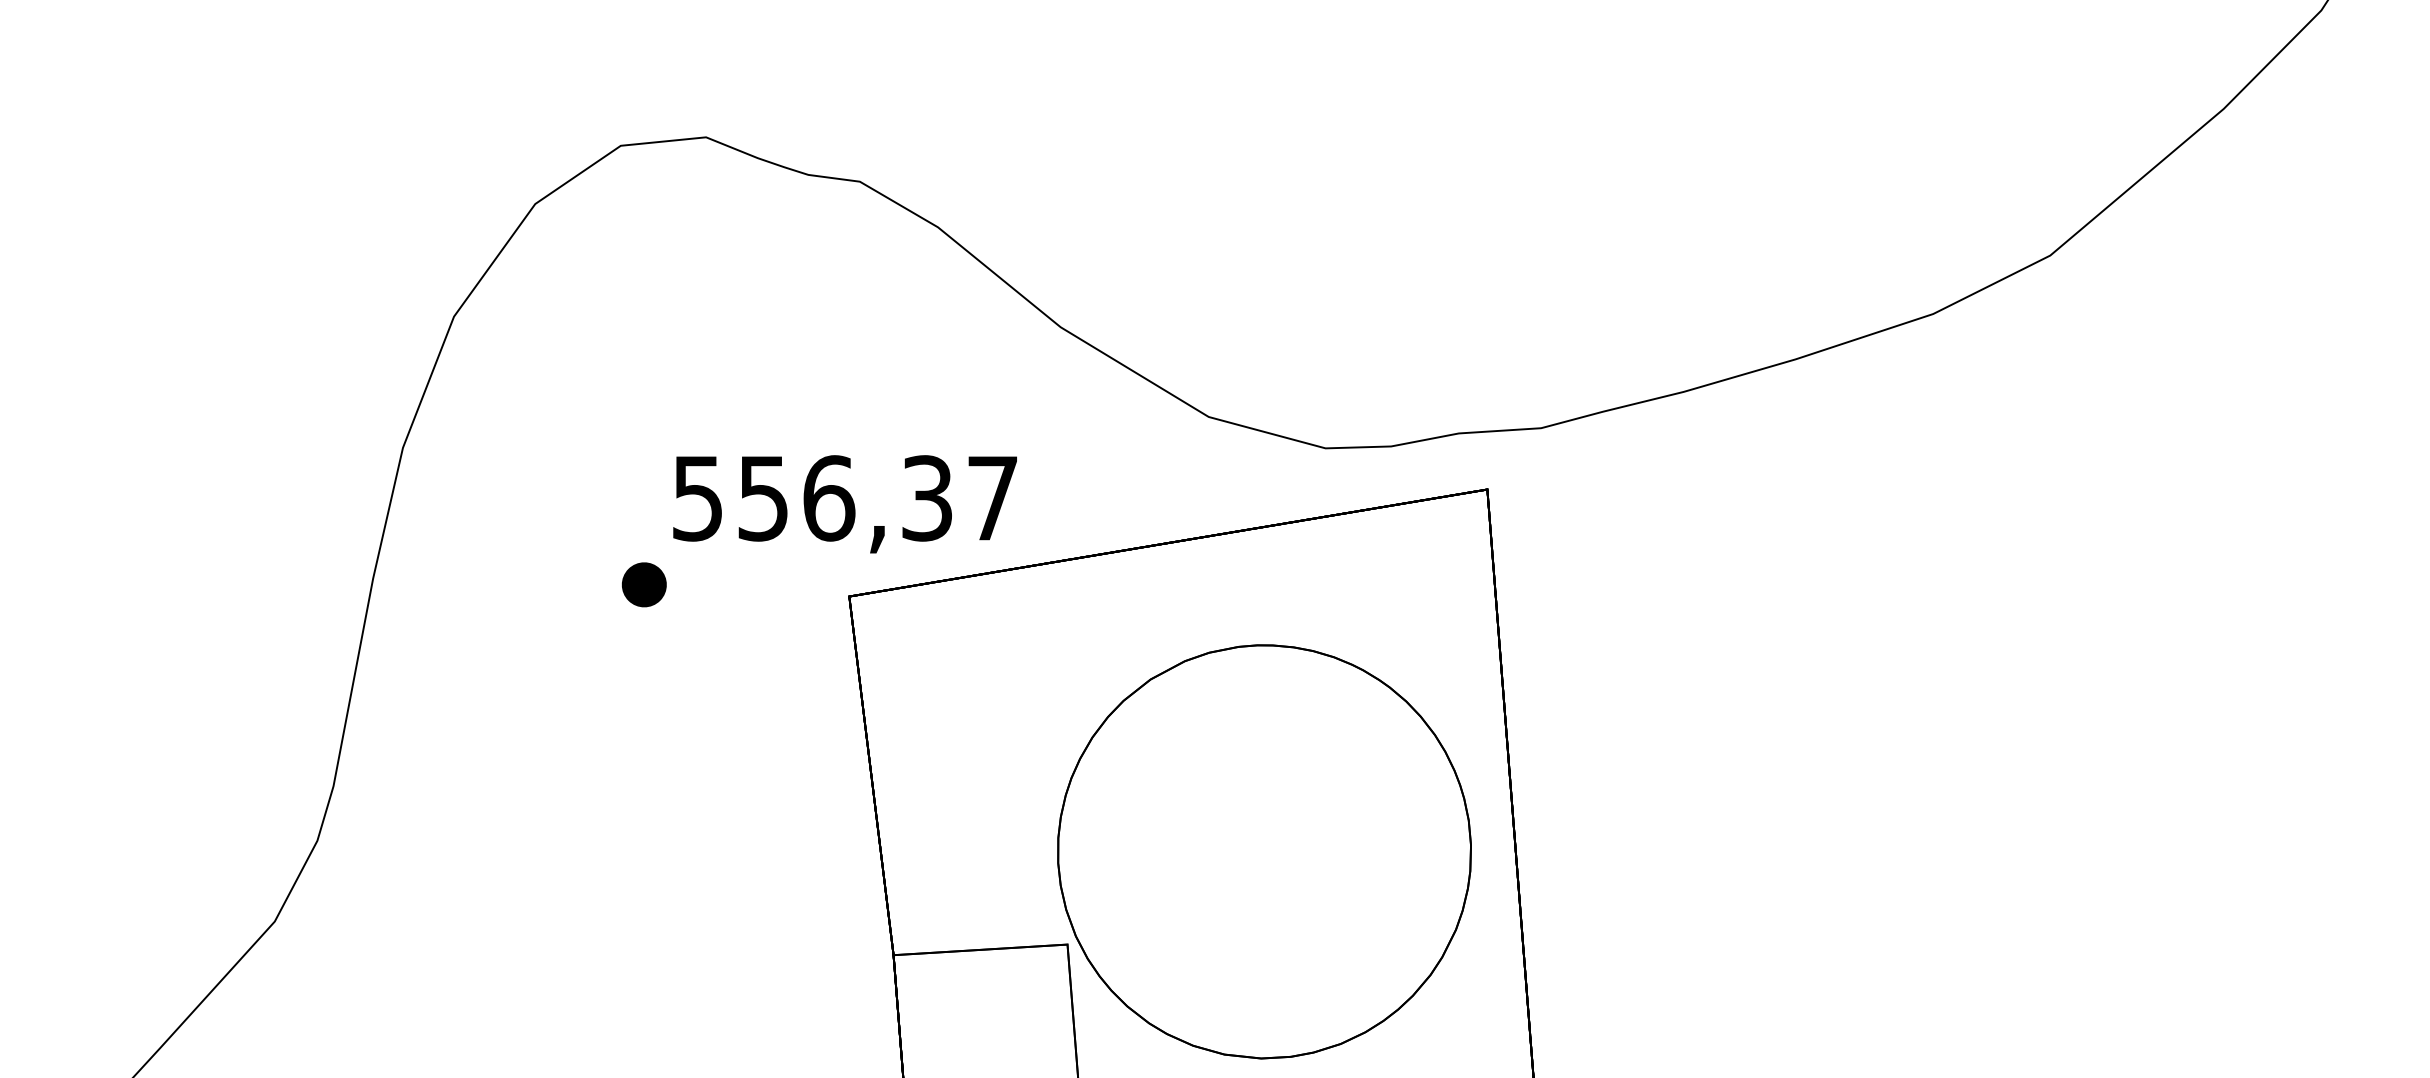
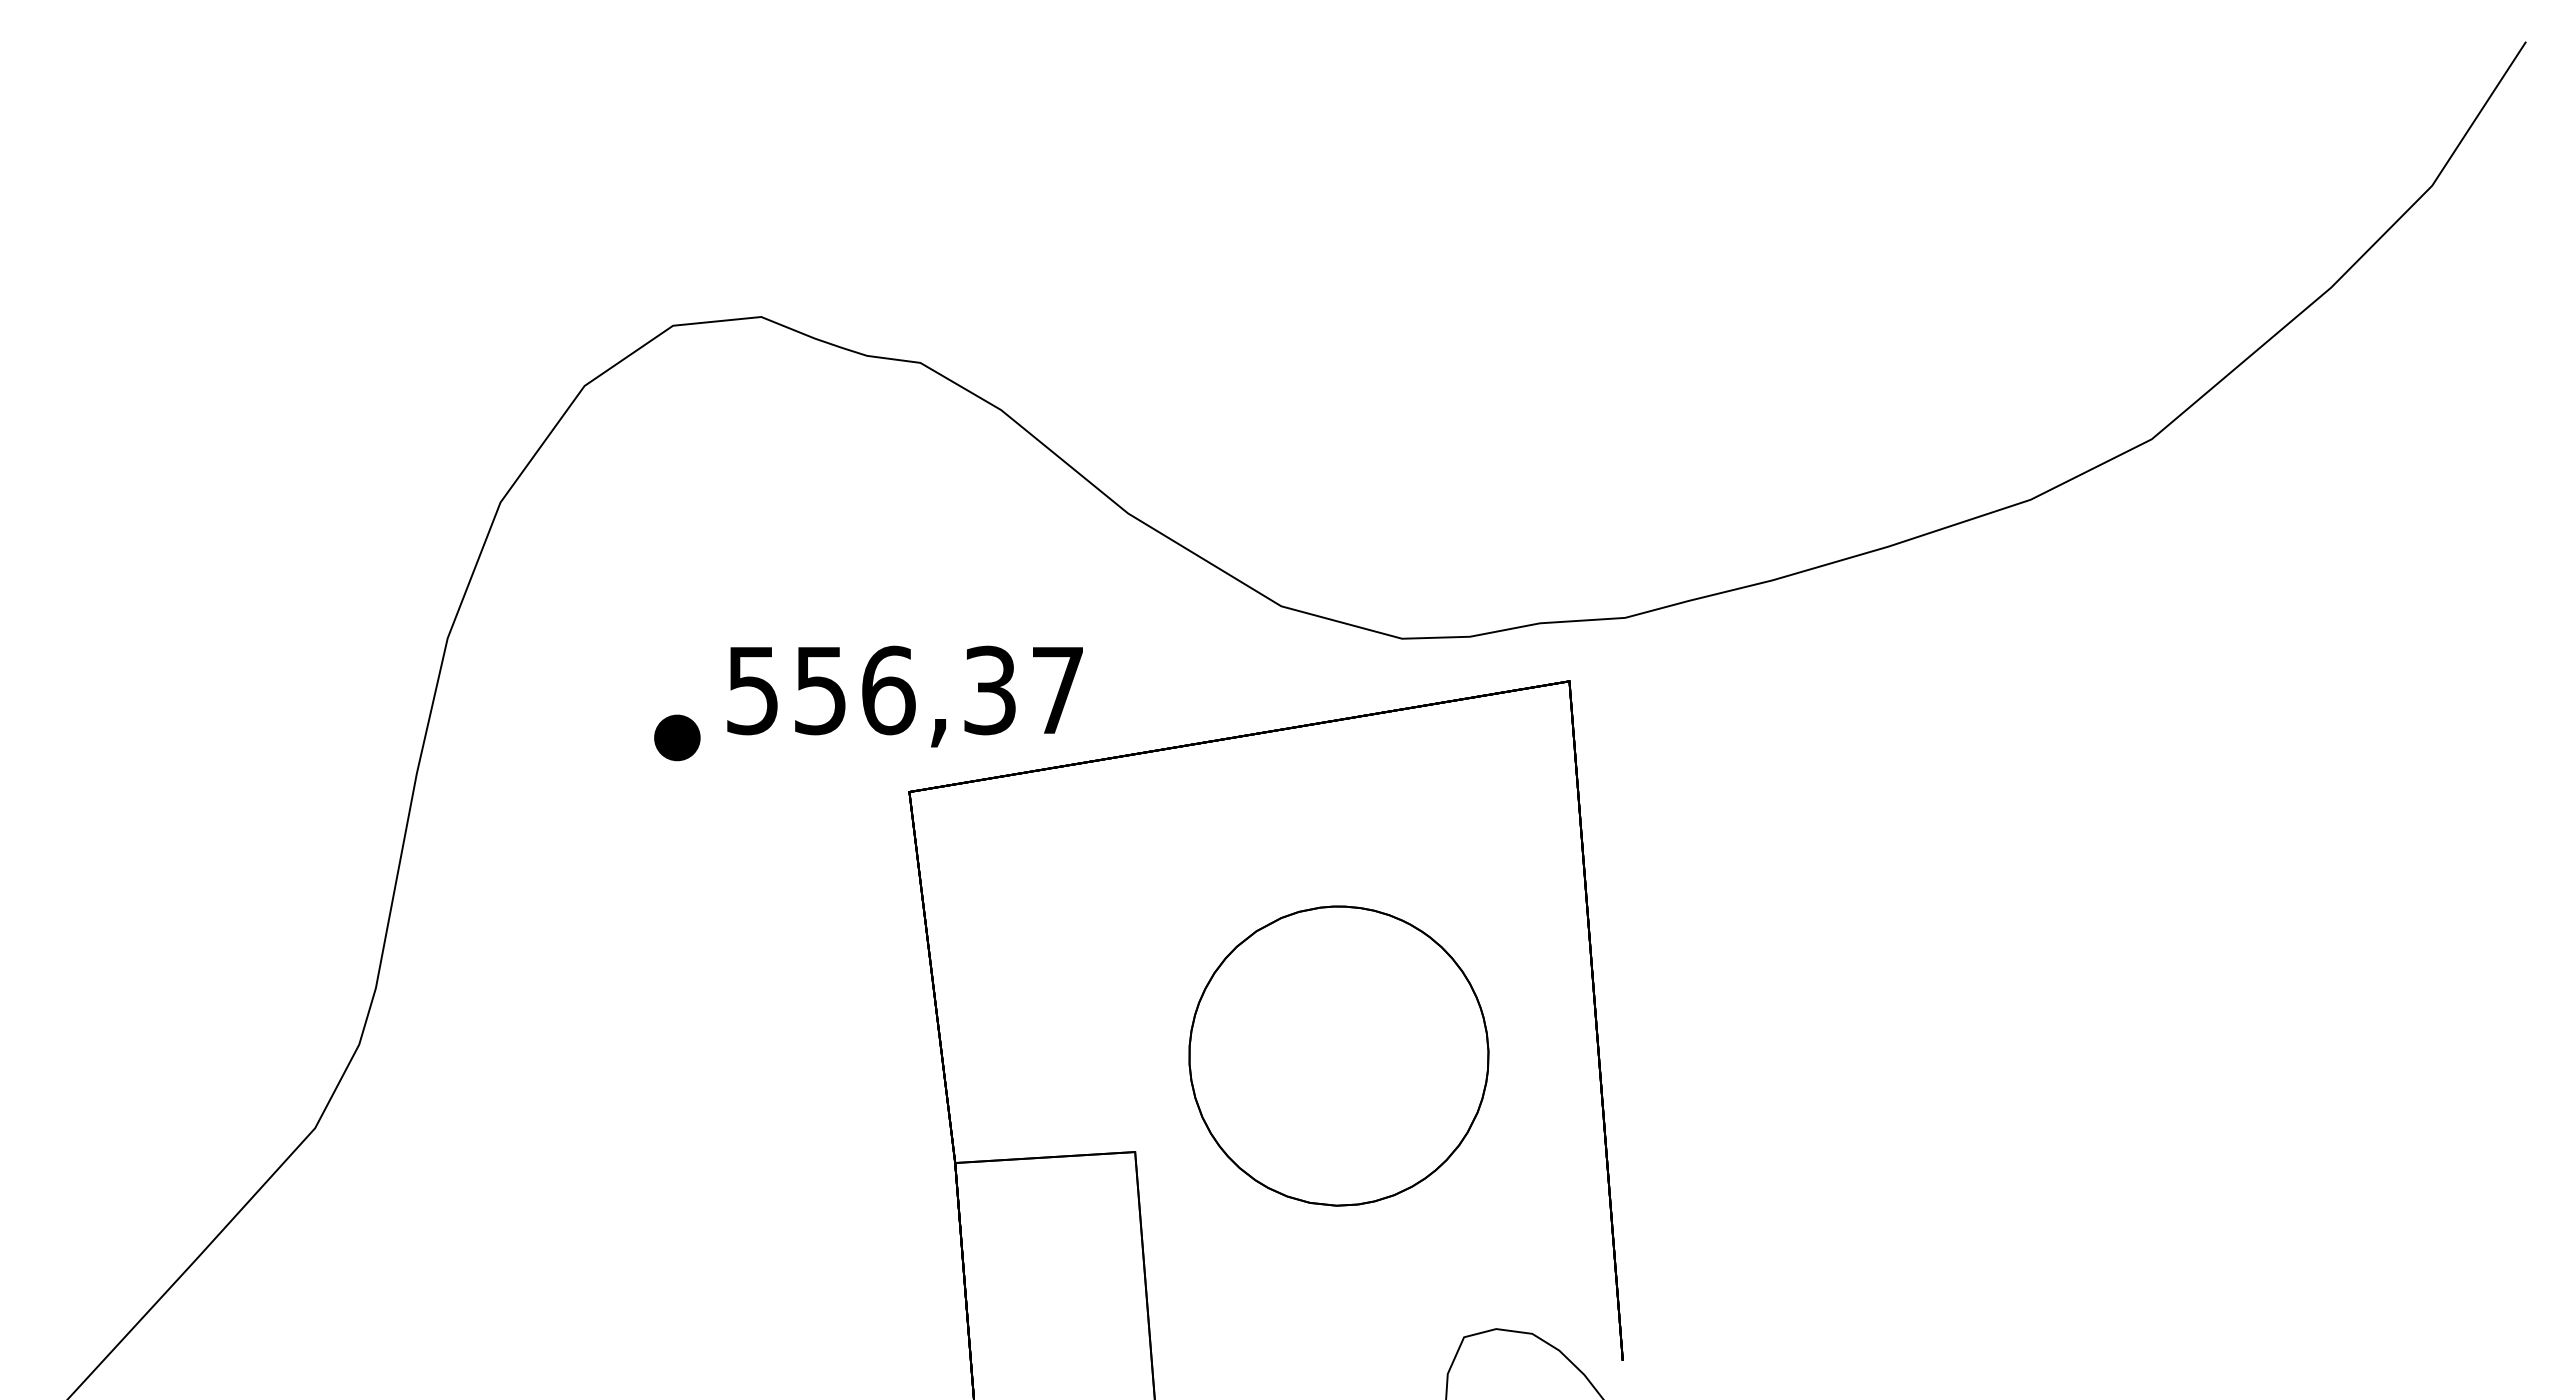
part: (644, 584) -> (677, 737), moved
part: (1264, 851) -> (1338, 1055), size x0.7

